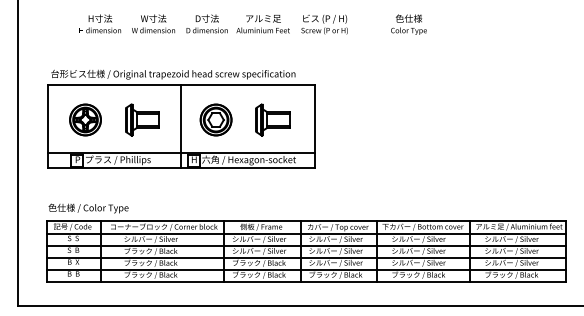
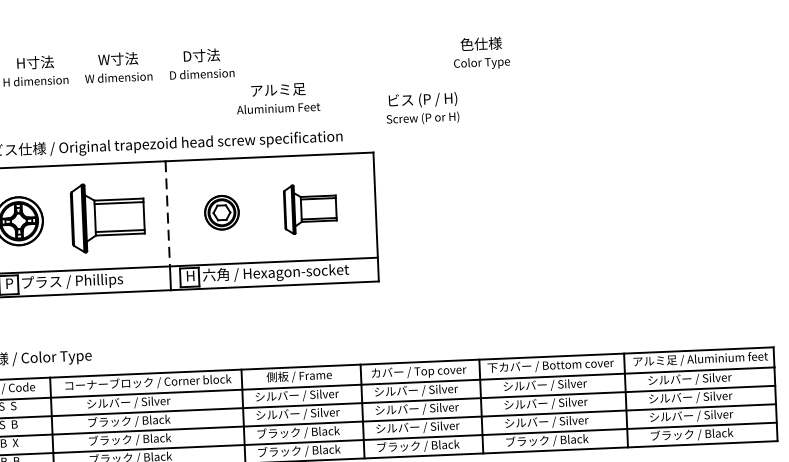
text: (262, 24) -> (277, 99), moved
text: (324, 24) -> (422, 108), moved
text: (408, 24) -> (480, 53), moved
part: (142, 119) -> (107, 216), size x1.4
line: (181, 119) -> (168, 214), solid -> dashed
part: (215, 119) -> (221, 212), size x0.7

